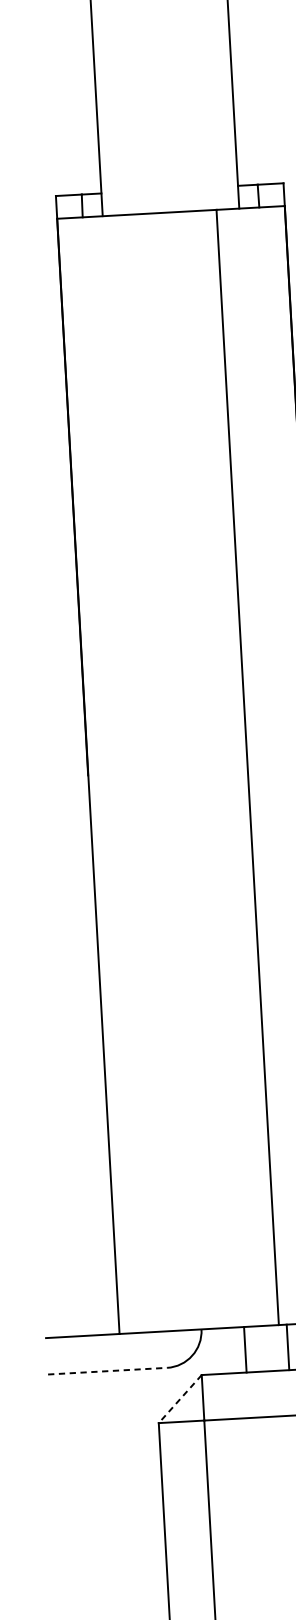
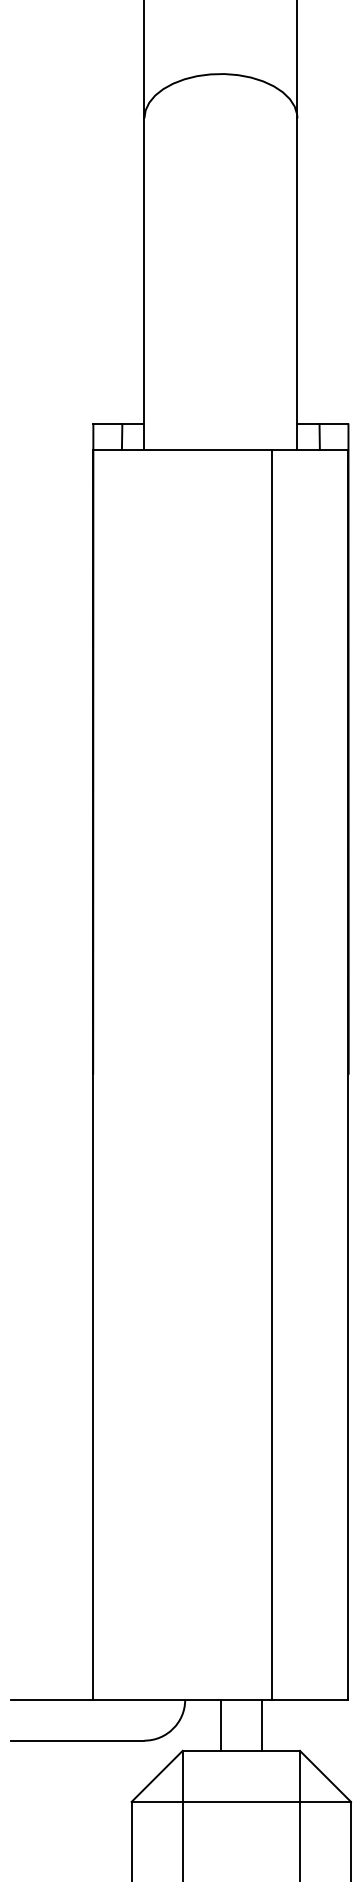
line: (287, 1346) -> (261, 1724), moved
line: (244, 1349) -> (220, 1724), moved
line: (107, 1371) -> (77, 1740), dashed -> solid
line: (179, 1399) -> (156, 1776), dashed -> solid

